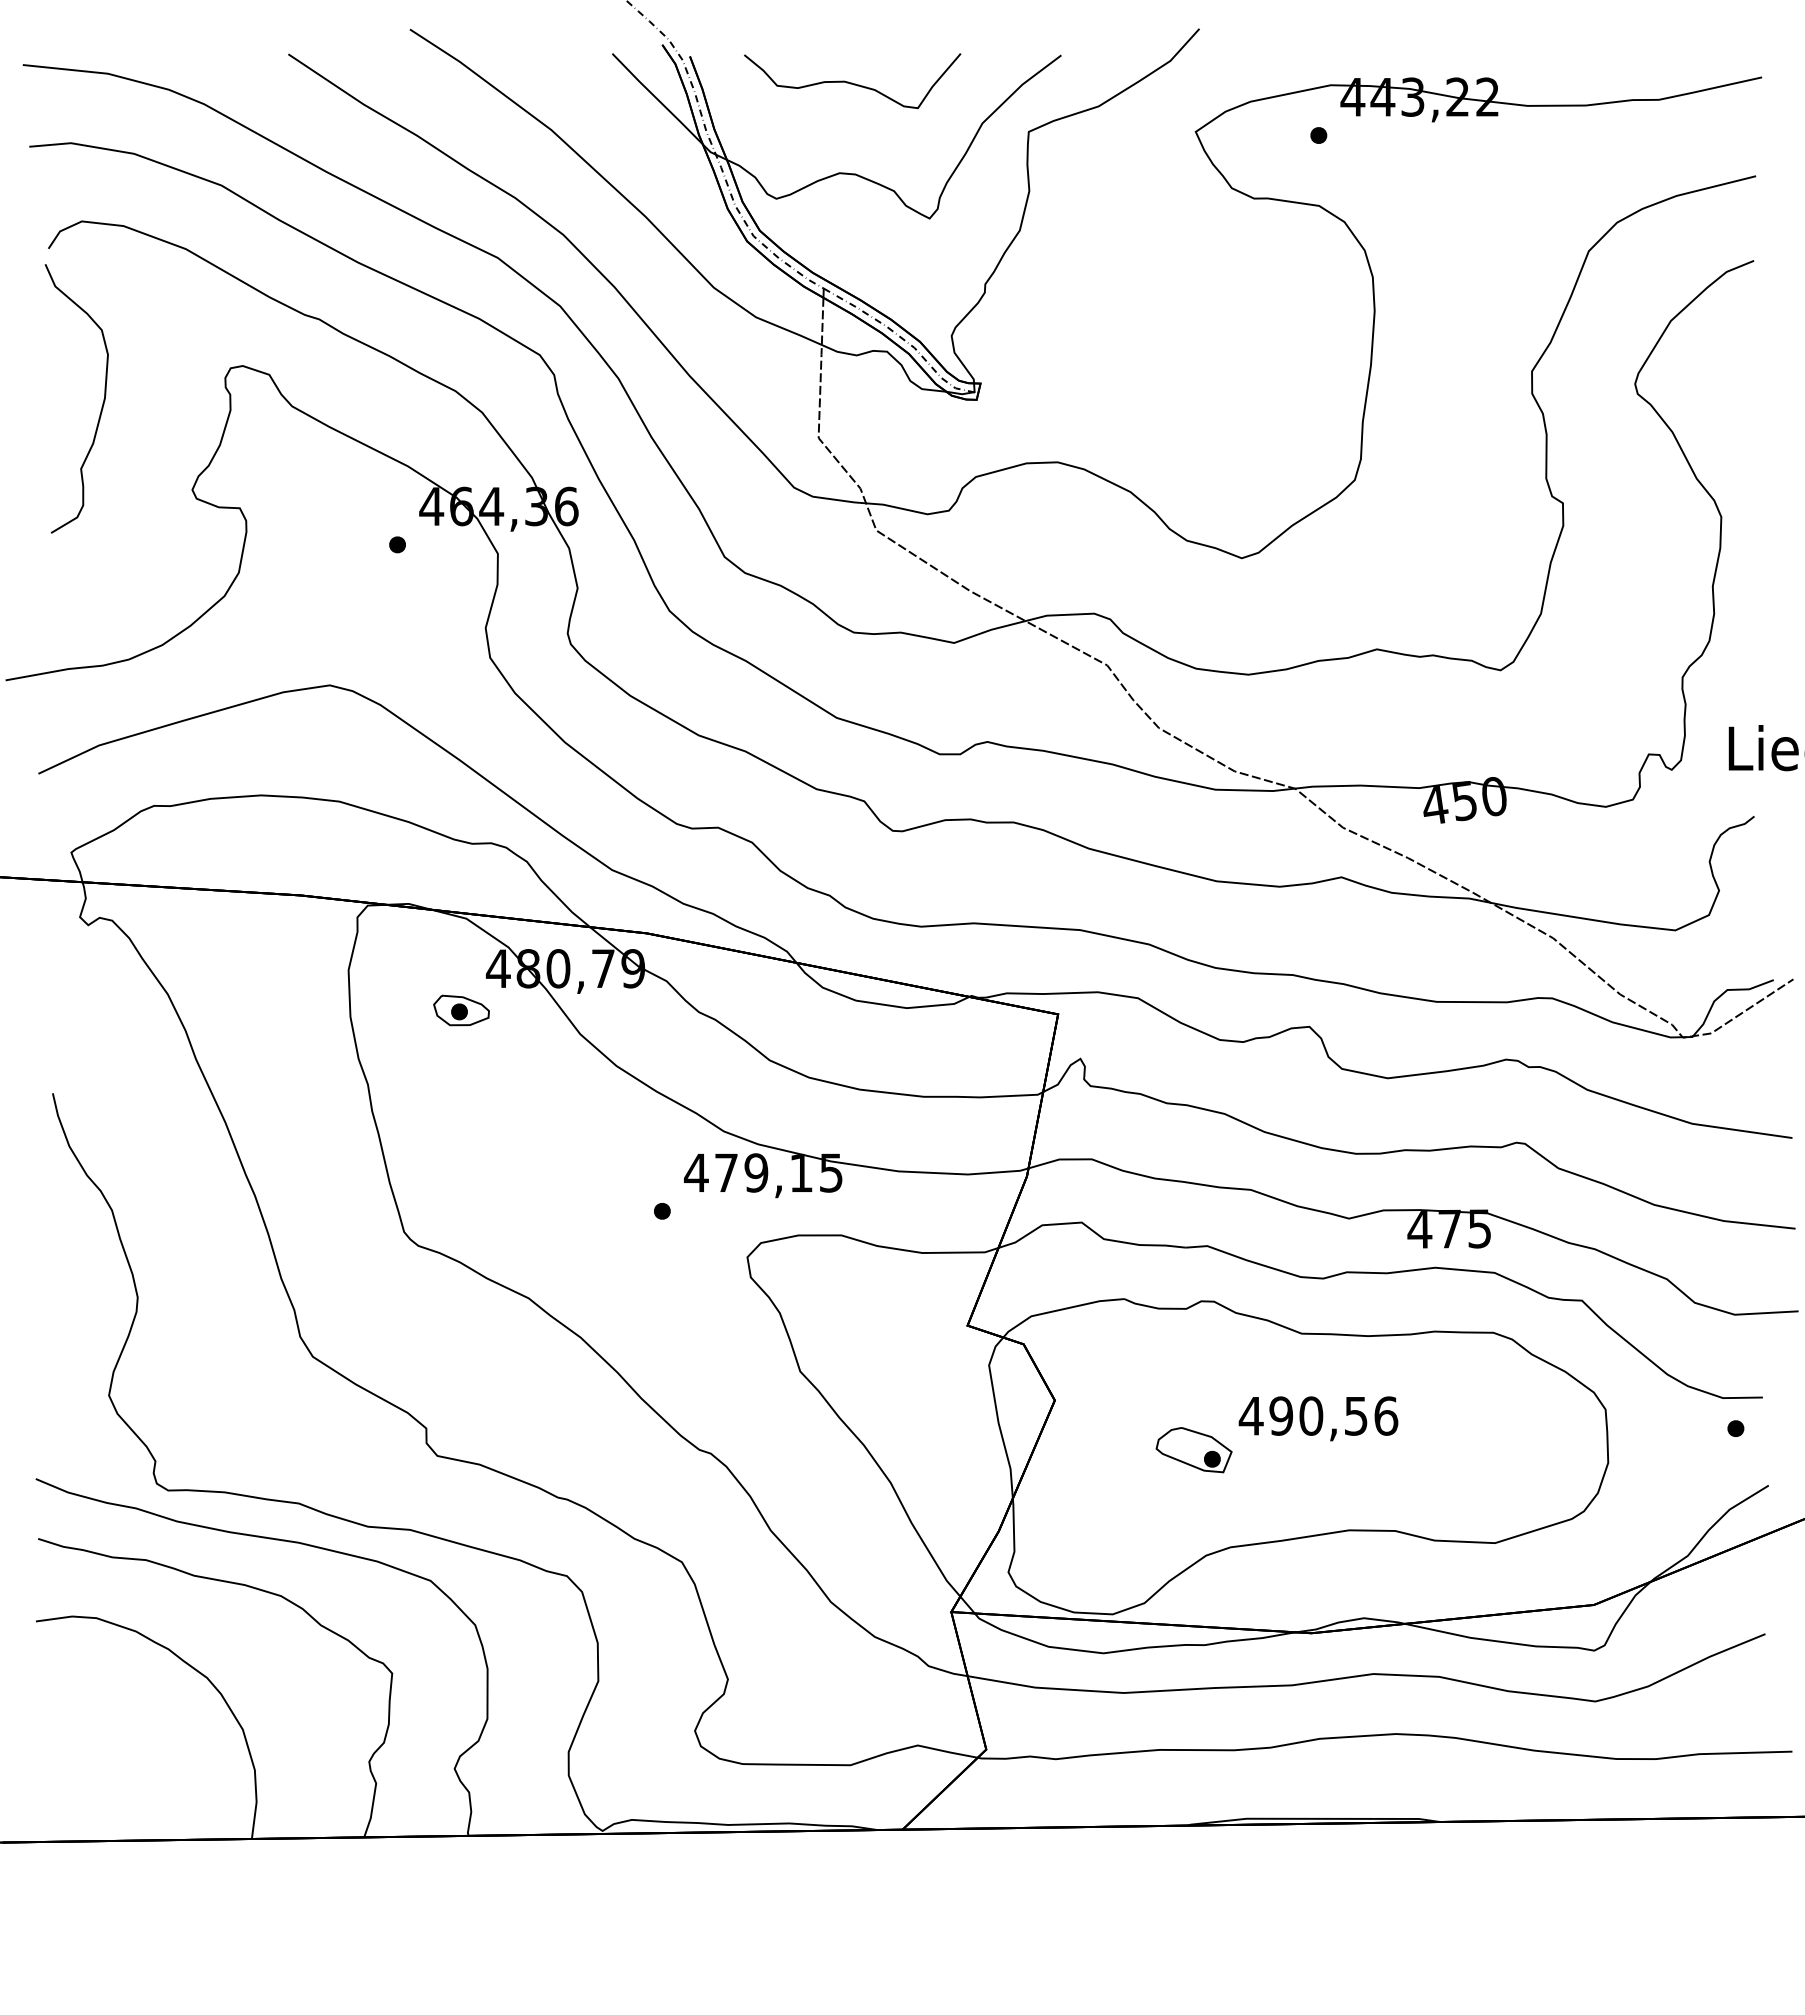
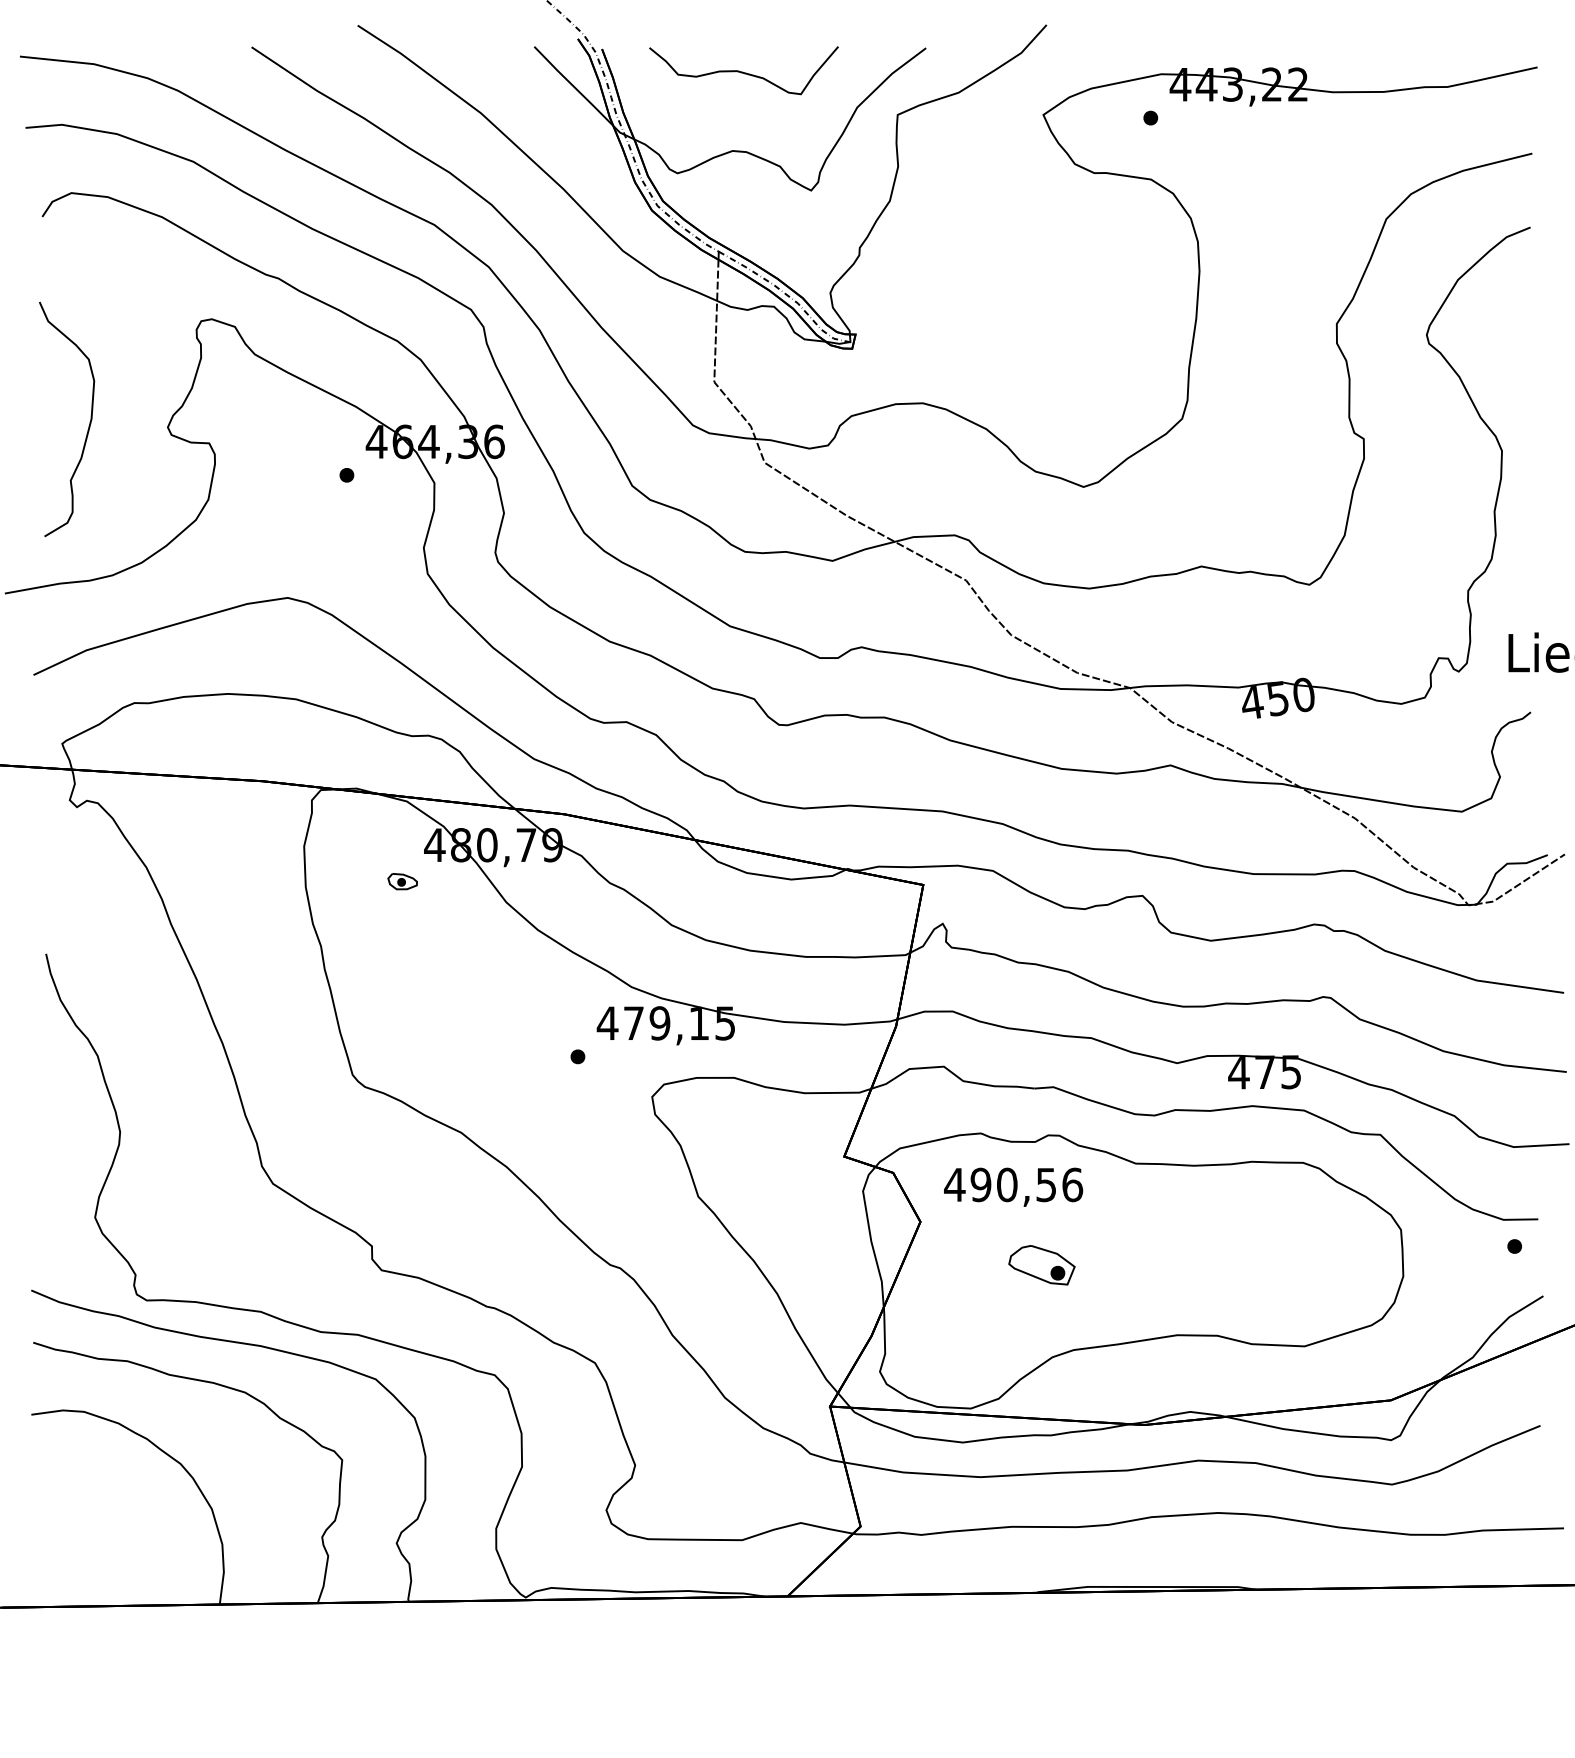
curve: (101, 406) -> (88, 426), moved
part: (461, 1010) -> (402, 881), size x0.6
text: (1318, 1418) -> (1013, 1187), moved

